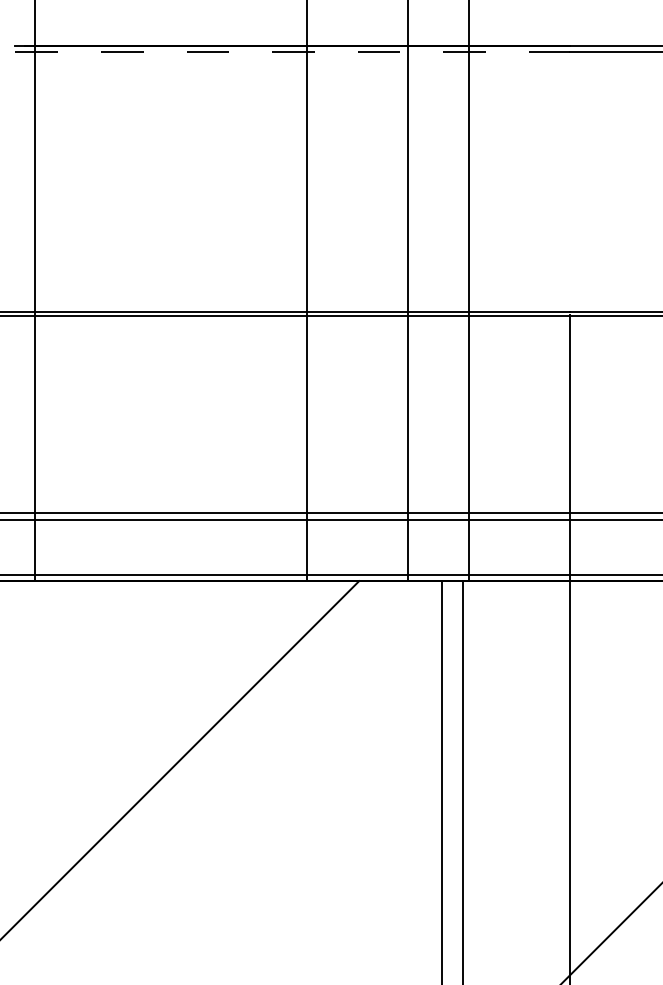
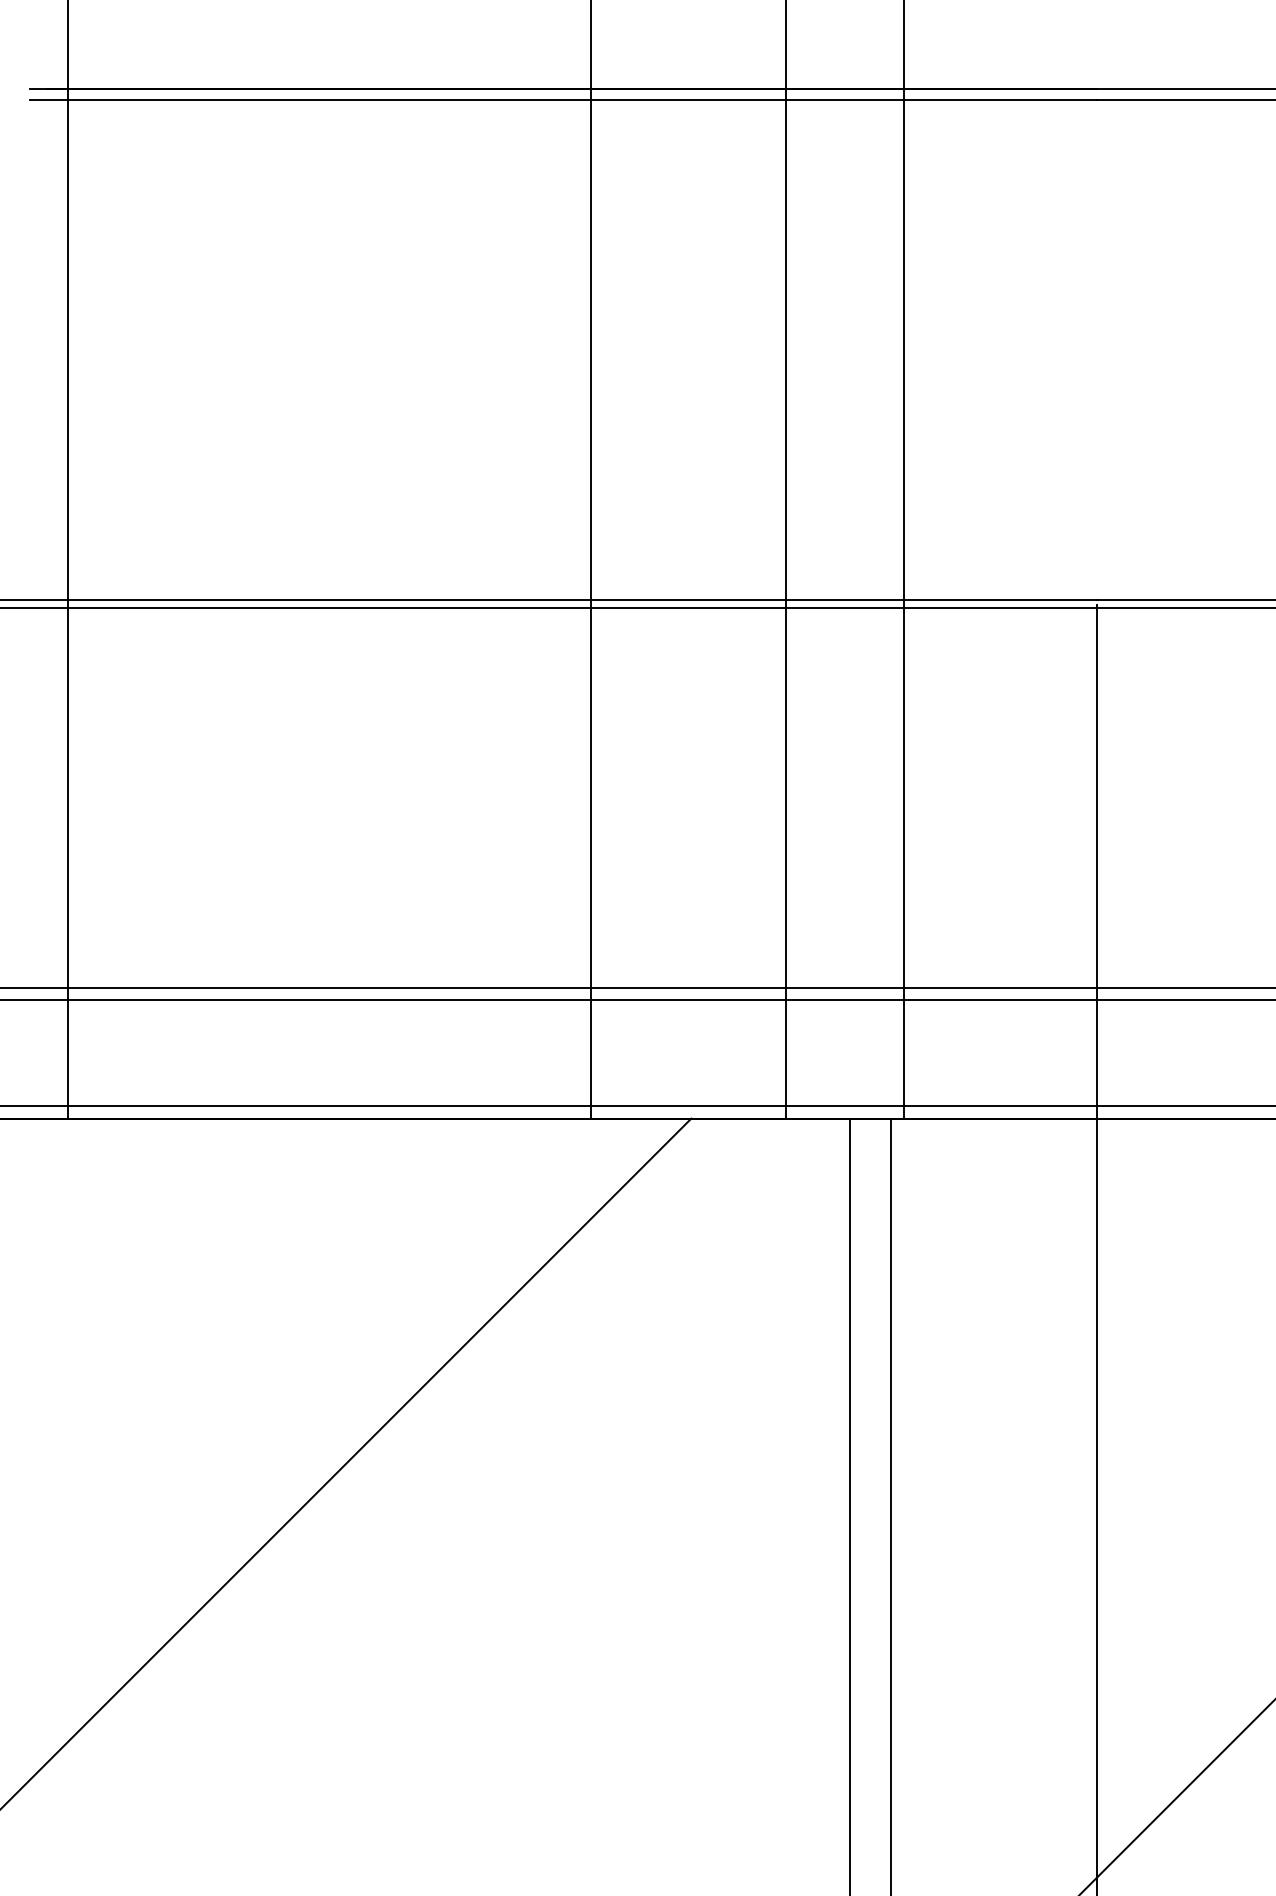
line: (293, 51) -> (564, 99), dashed -> solid

